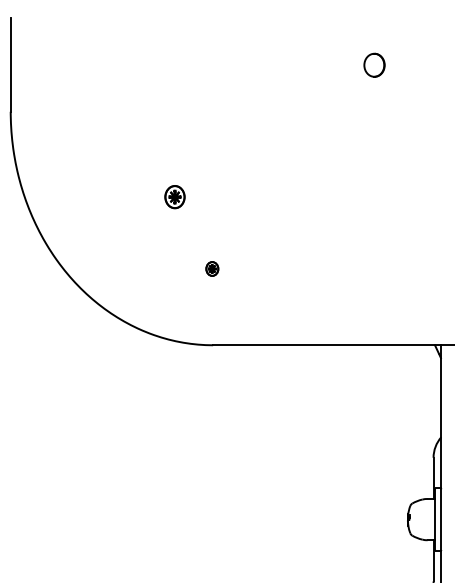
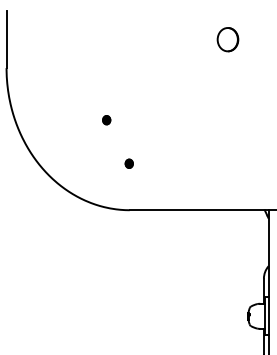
part: (373, 64) -> (227, 39), size x1.67
part: (174, 197) -> (106, 120), size x0.62

